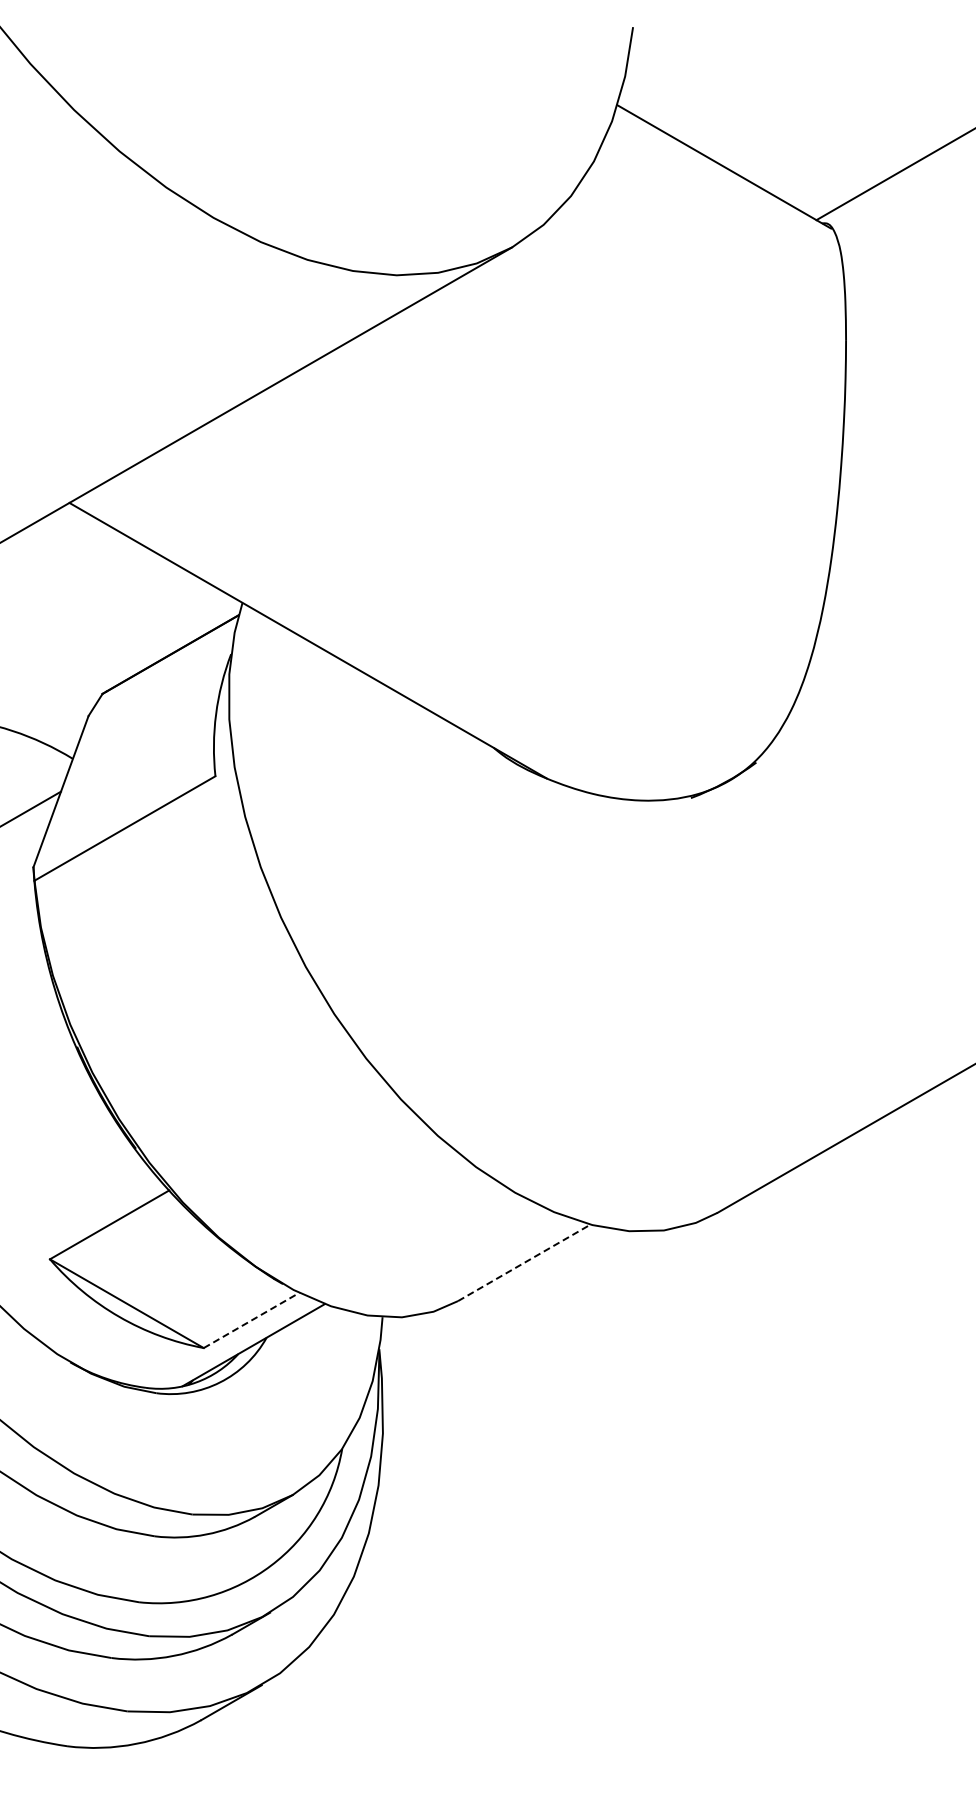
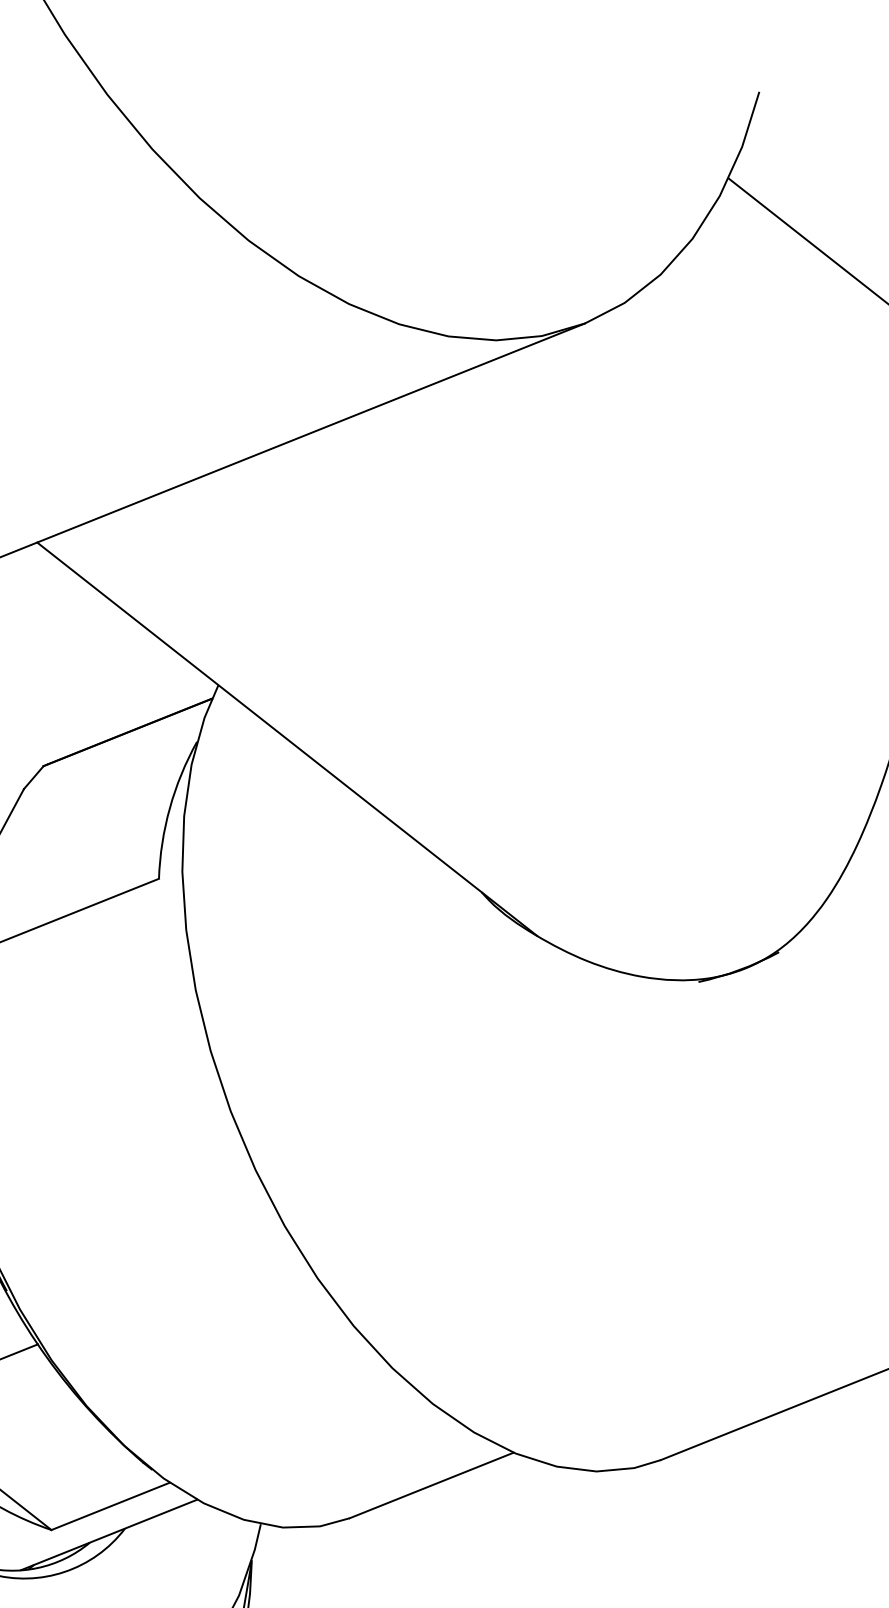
line: (524, 1262) -> (431, 1485), dashed -> solid
line: (251, 1320) -> (110, 1506), dashed -> solid

